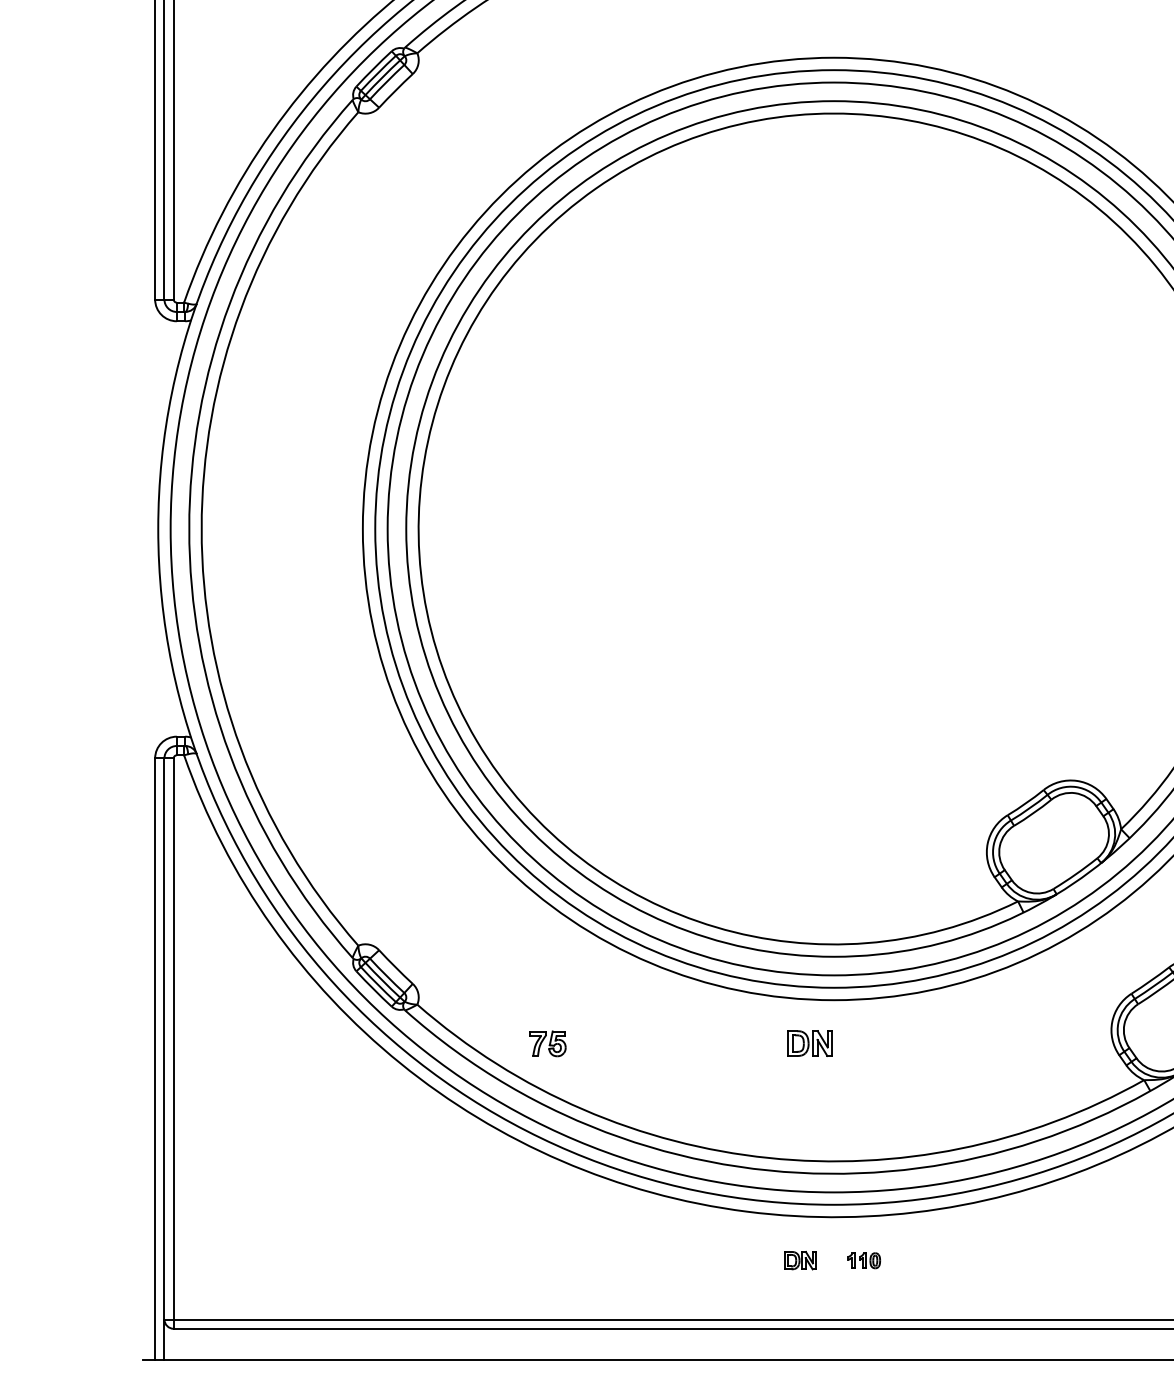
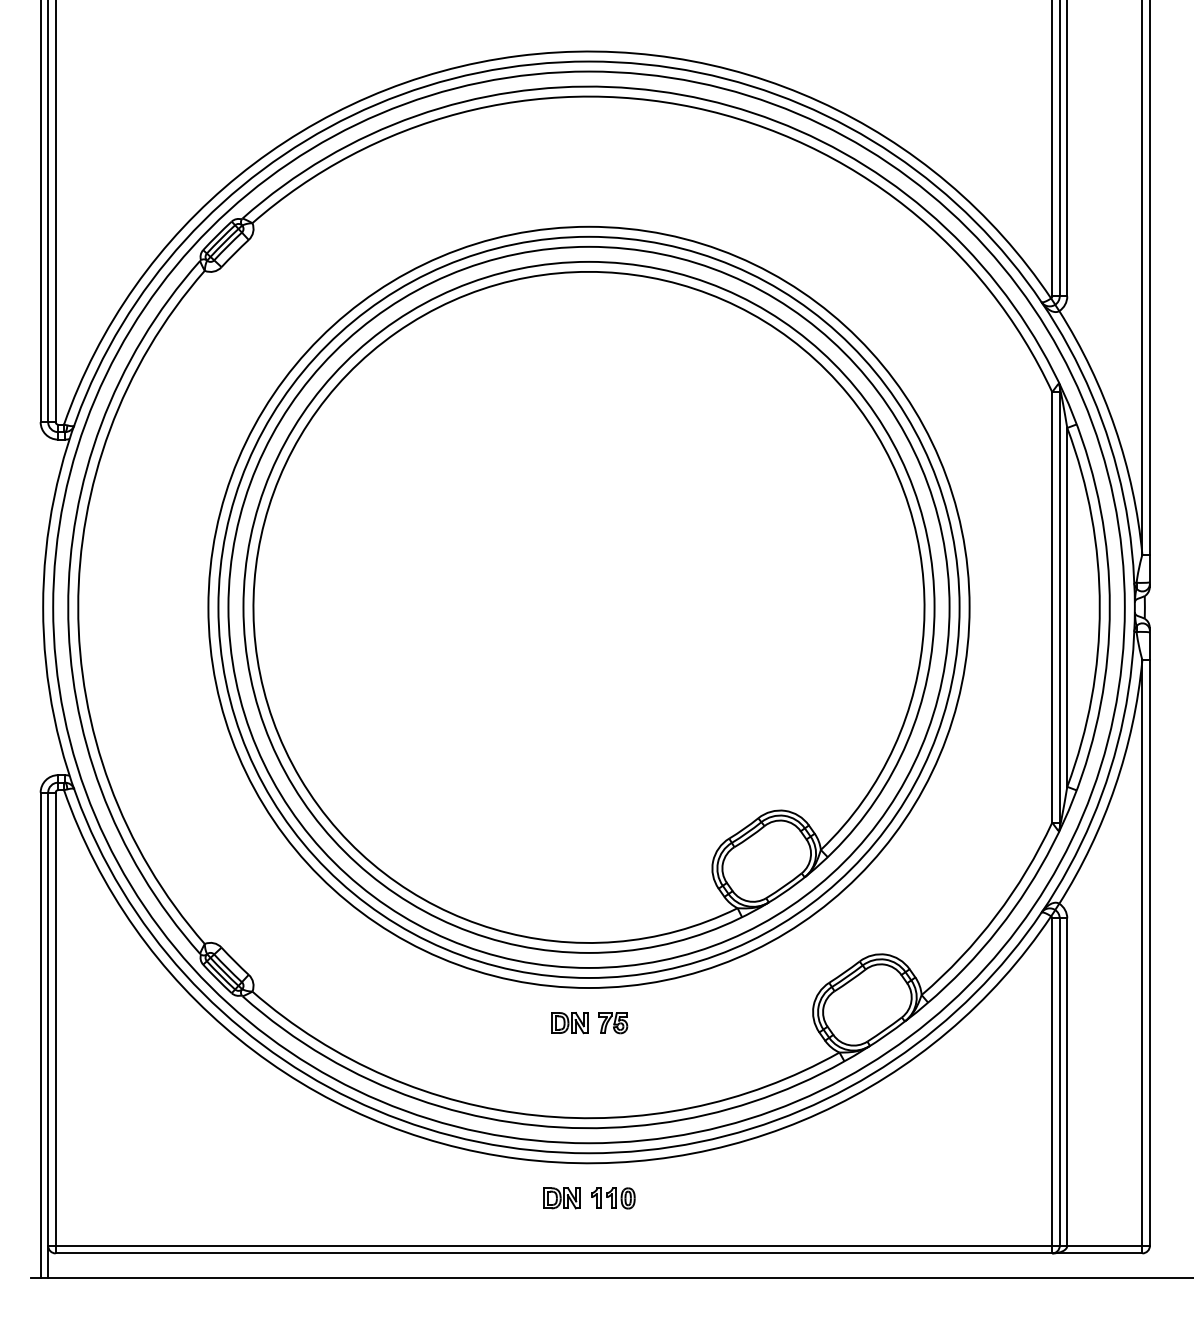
part: (548, 1044) -> (613, 1023), moved
part: (800, 1260) -> (561, 1198), size x1.43
part: (864, 1260) -> (613, 1198), size x1.67

